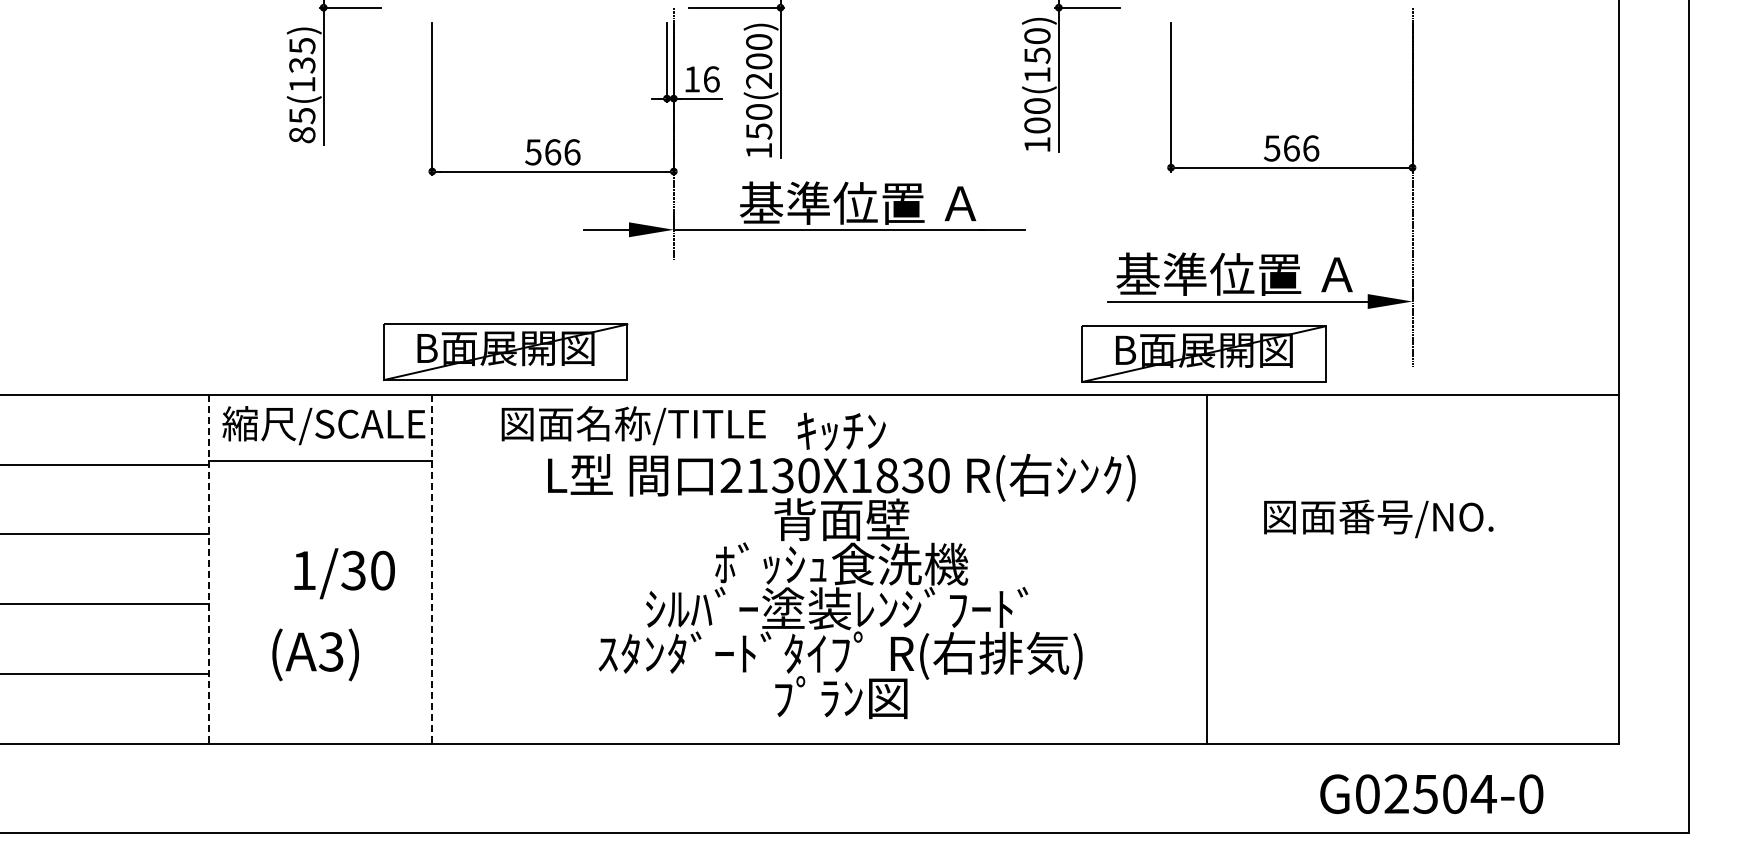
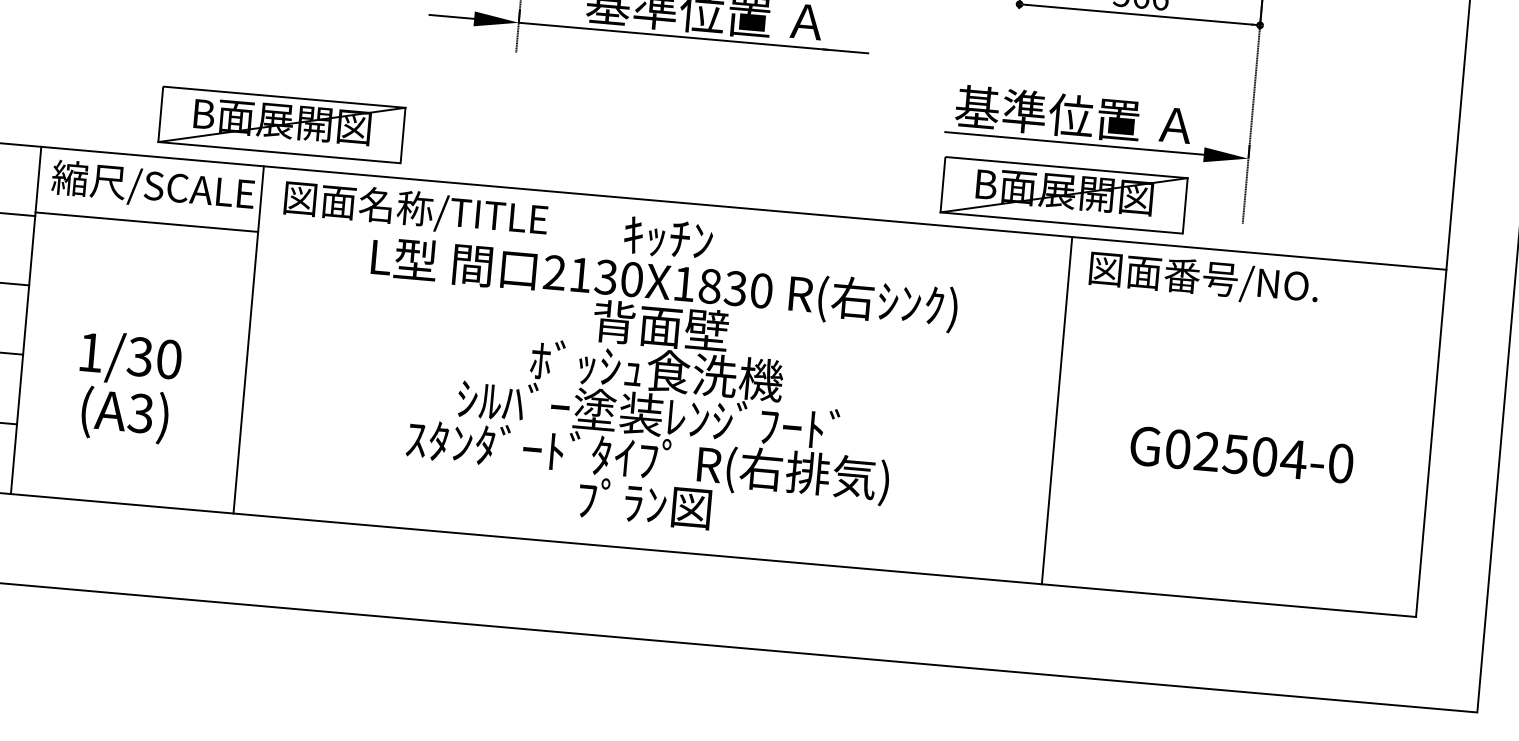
part: (505, 351) -> (281, 124), moved
part: (1203, 353) -> (1063, 194), moved
text: (633, 425) -> (415, 210), moved
text: (1378, 518) -> (1203, 279), moved
line: (208, 569) -> (25, 320), dashed -> solid
line: (432, 569) -> (248, 340), dashed -> solid
line: (1206, 569) -> (1056, 410), moved
text: (344, 573) -> (130, 358), moved
text: (1431, 793) -> (1241, 454), moved

